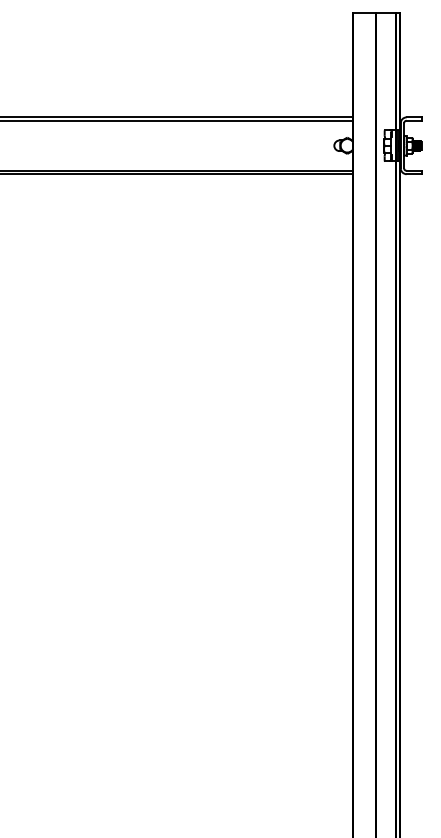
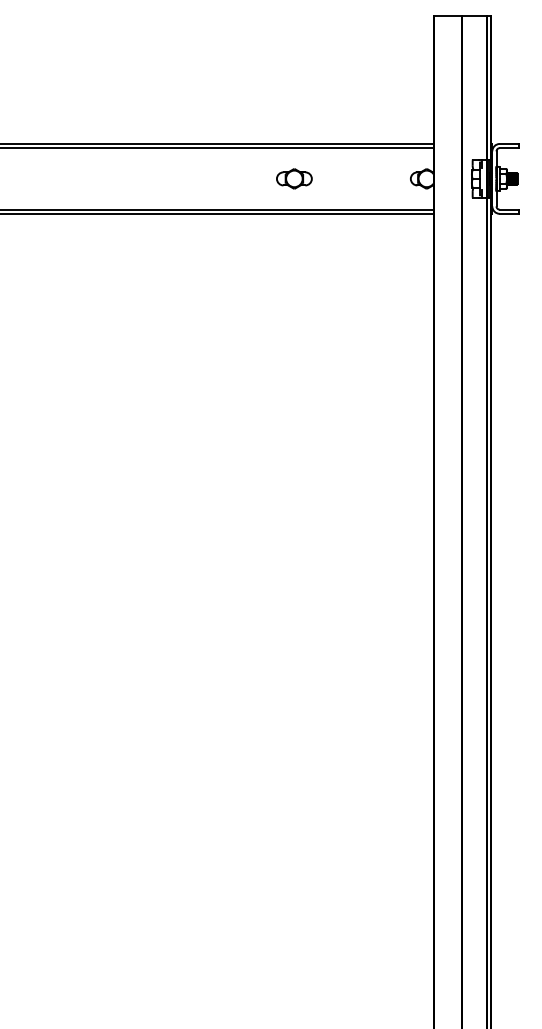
part: (239, 145) -> (294, 178), added

